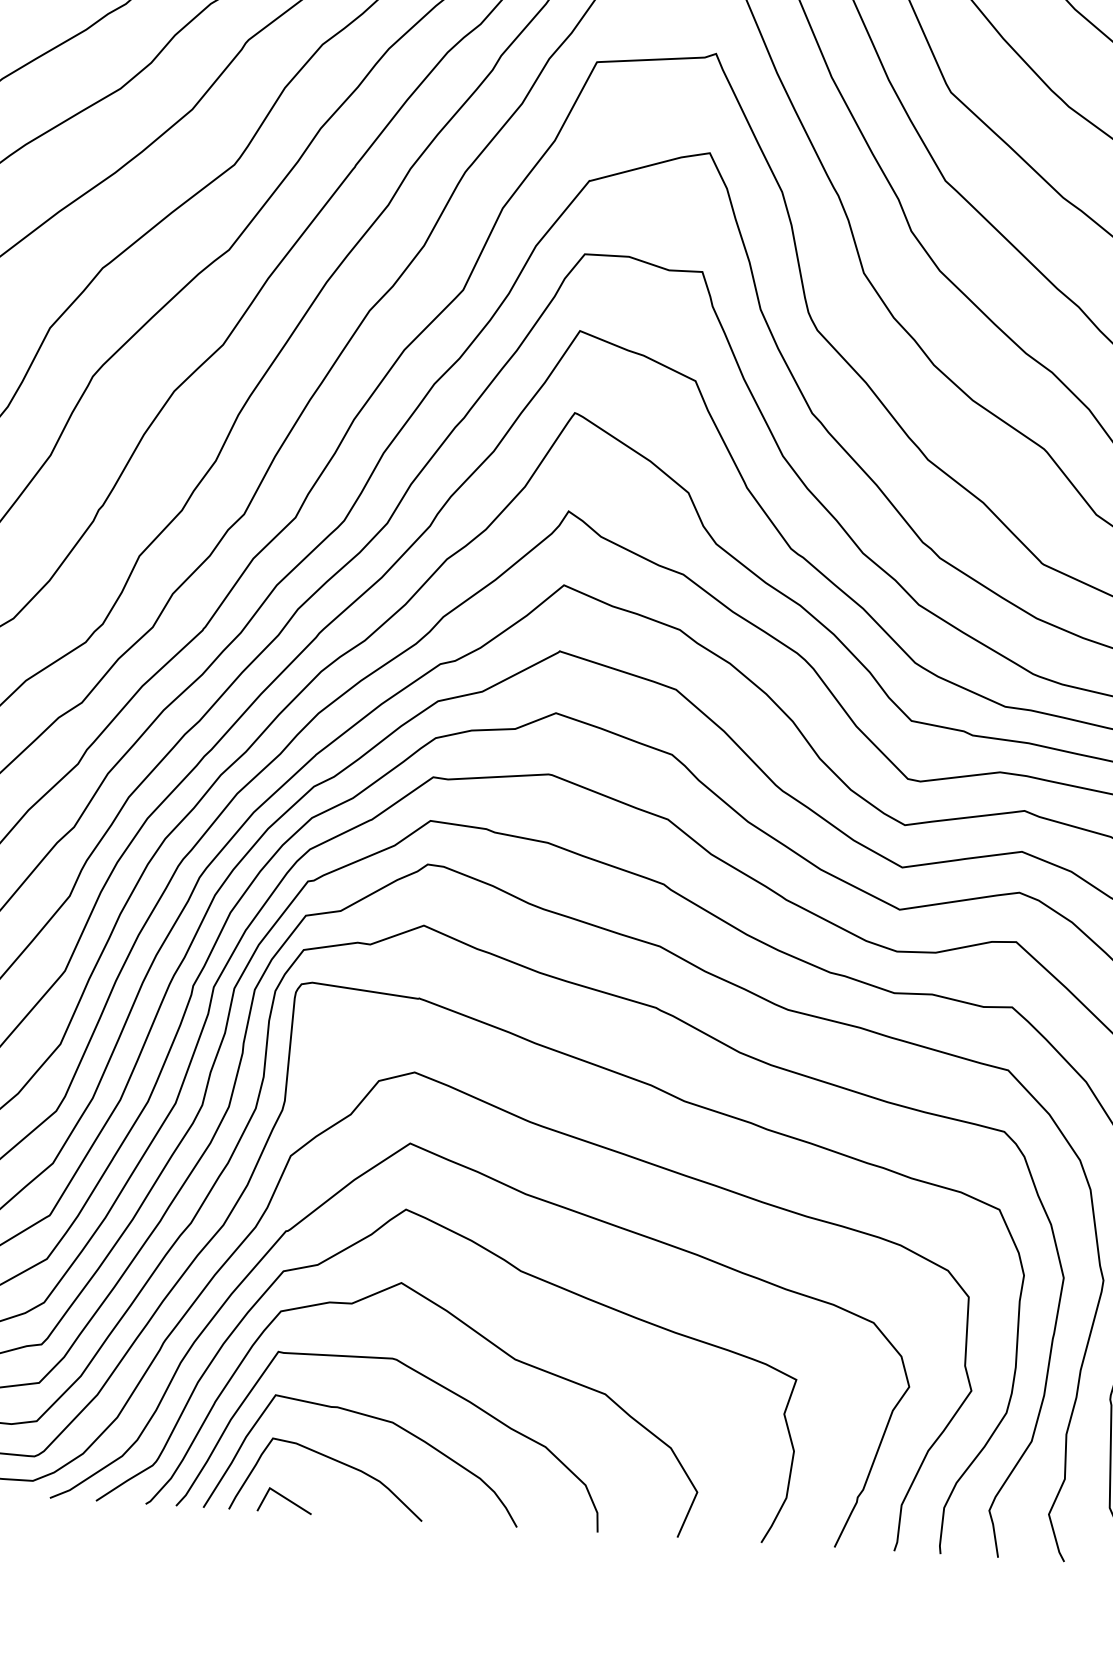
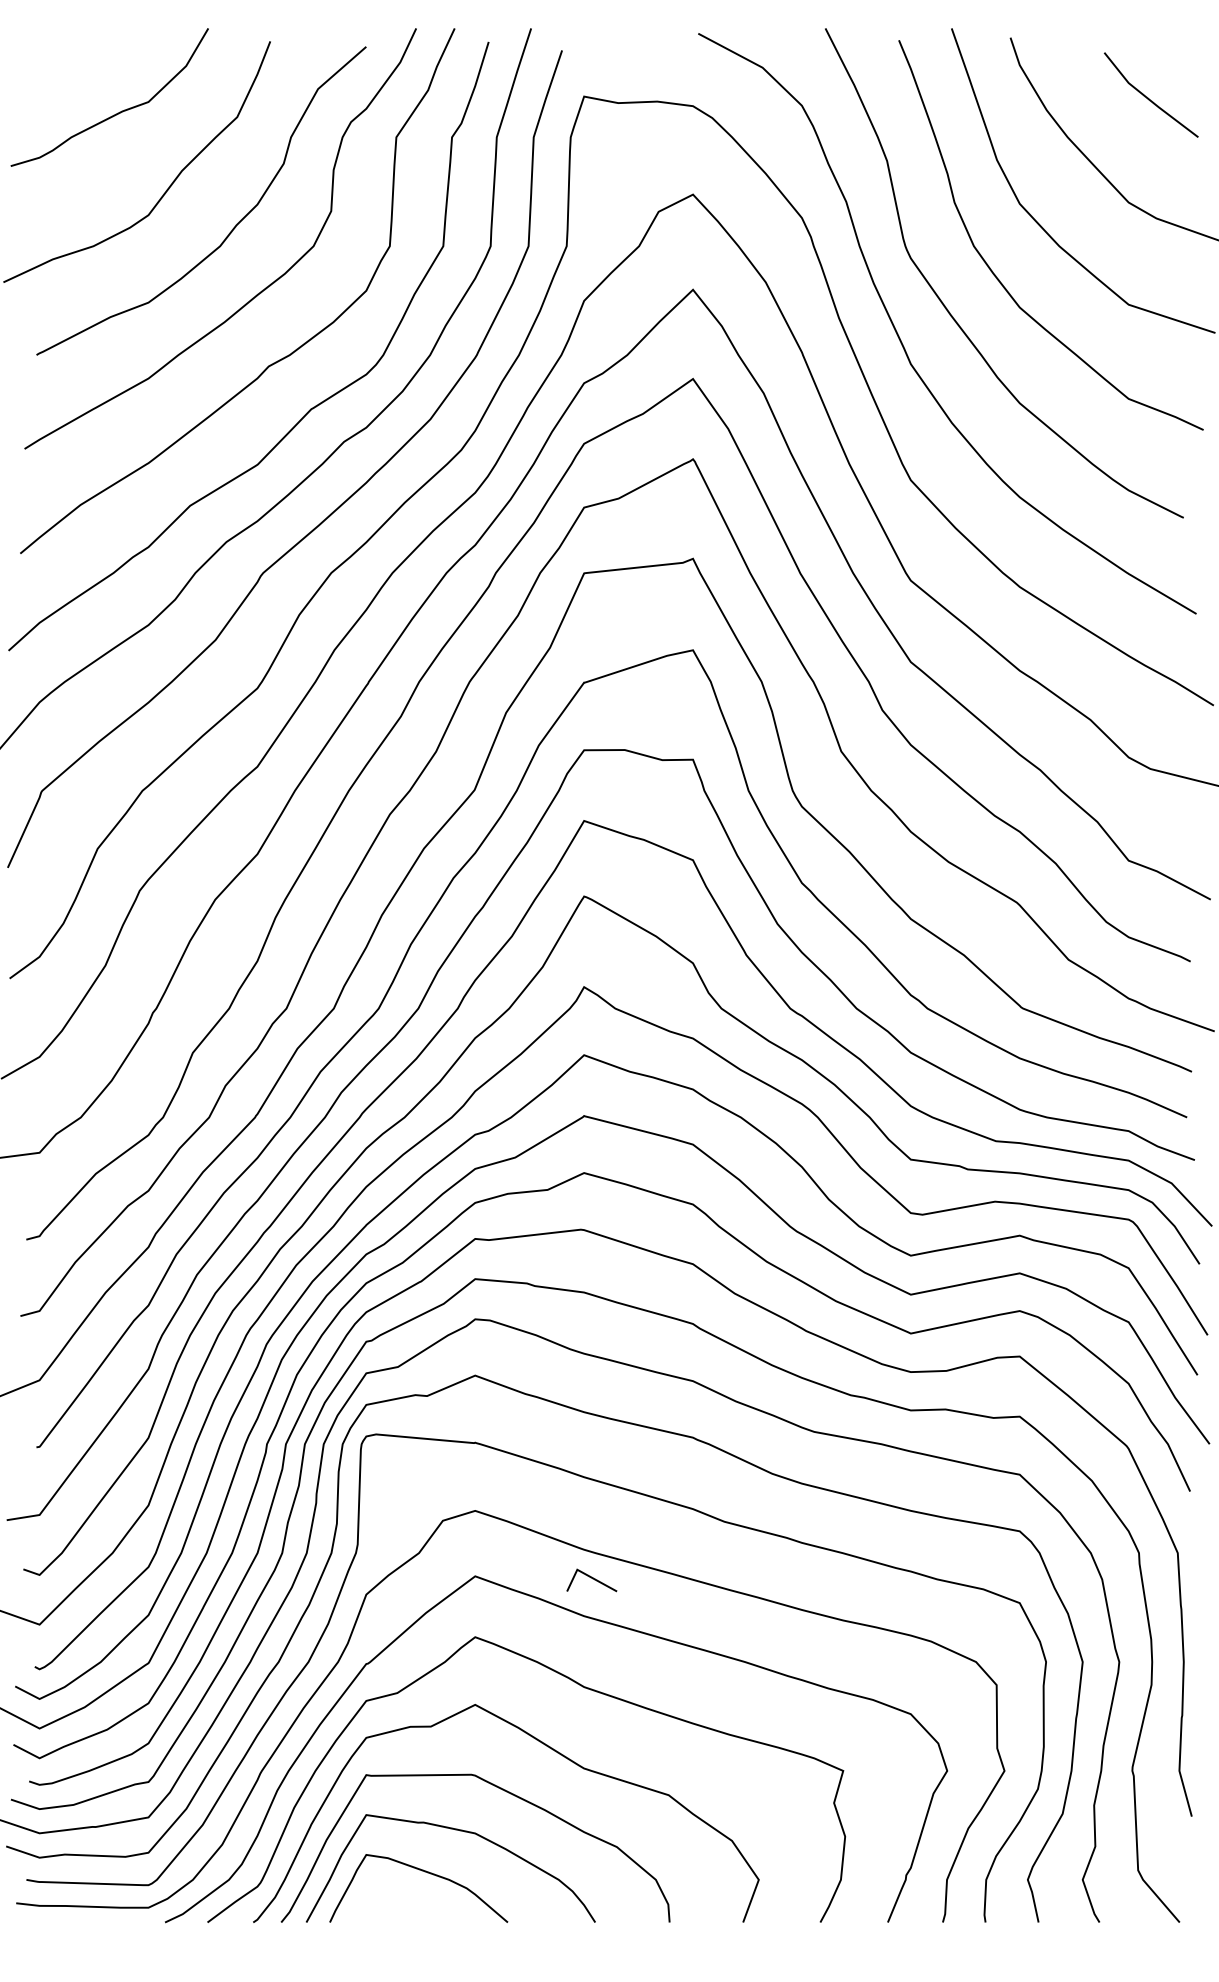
line: (285, 1499) -> (592, 1579), moved

